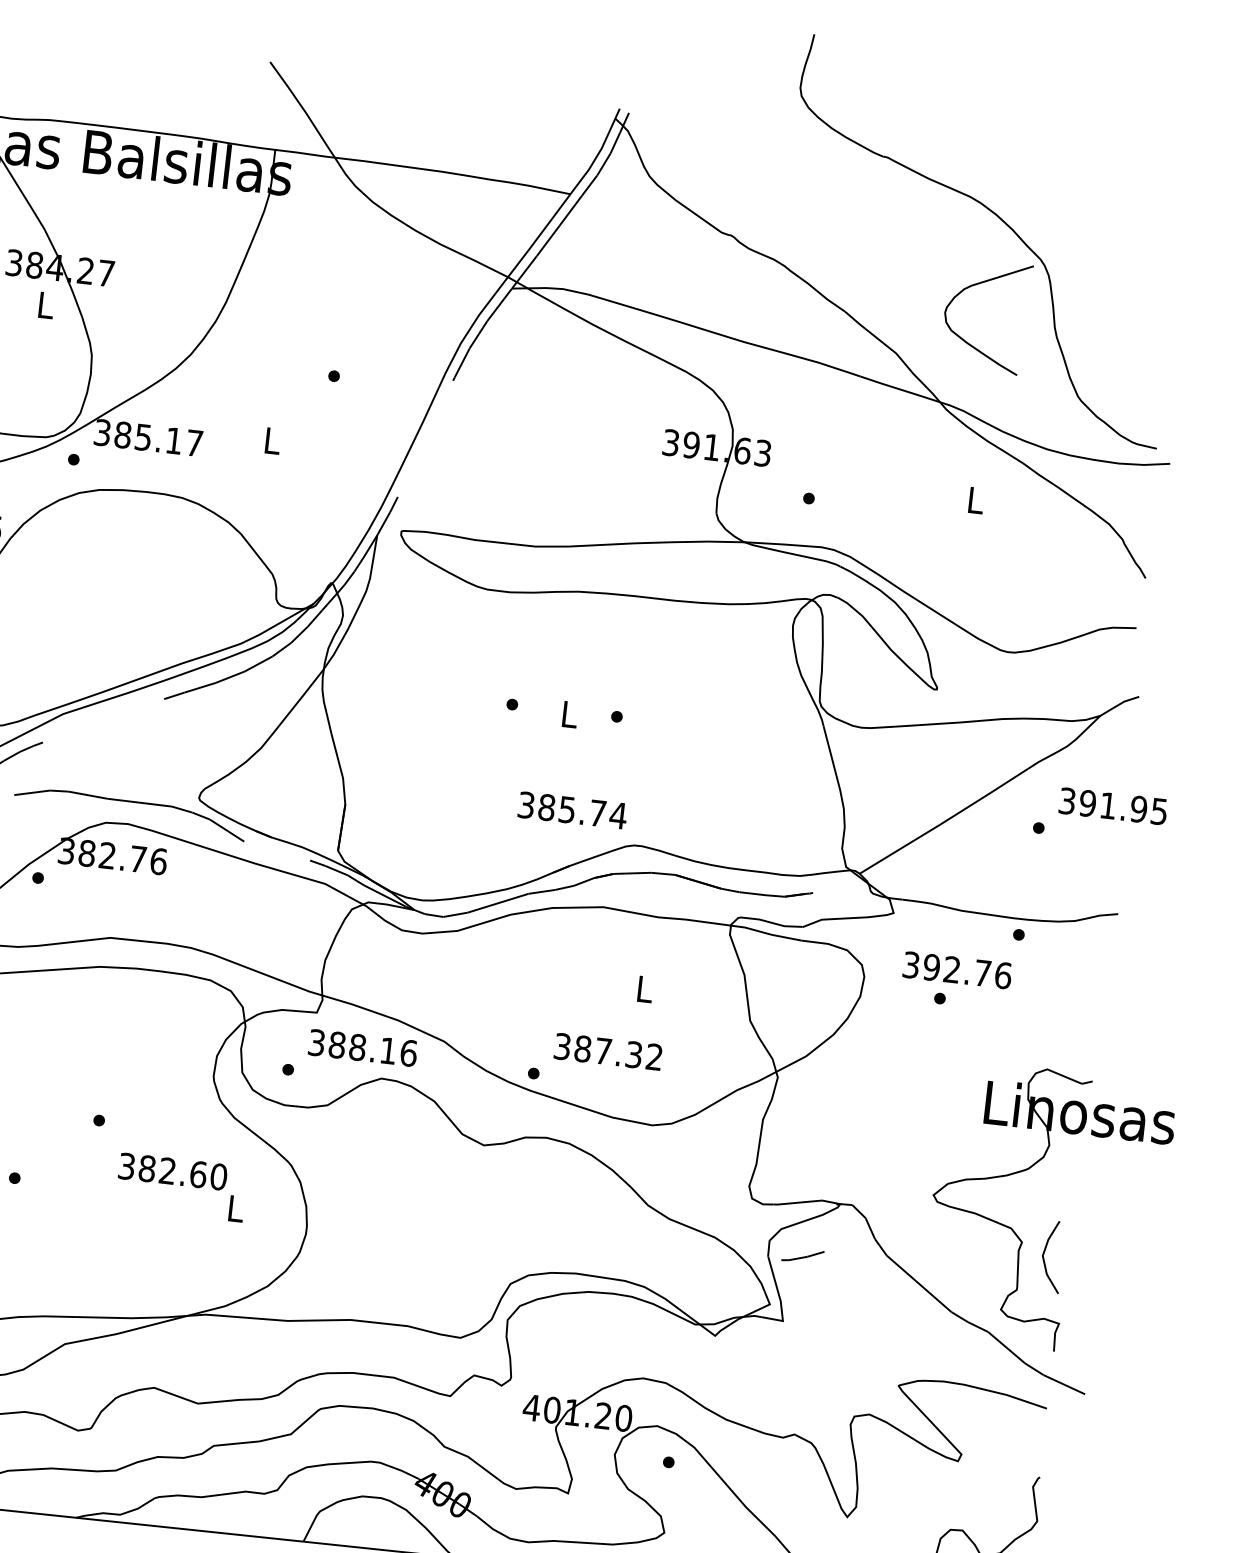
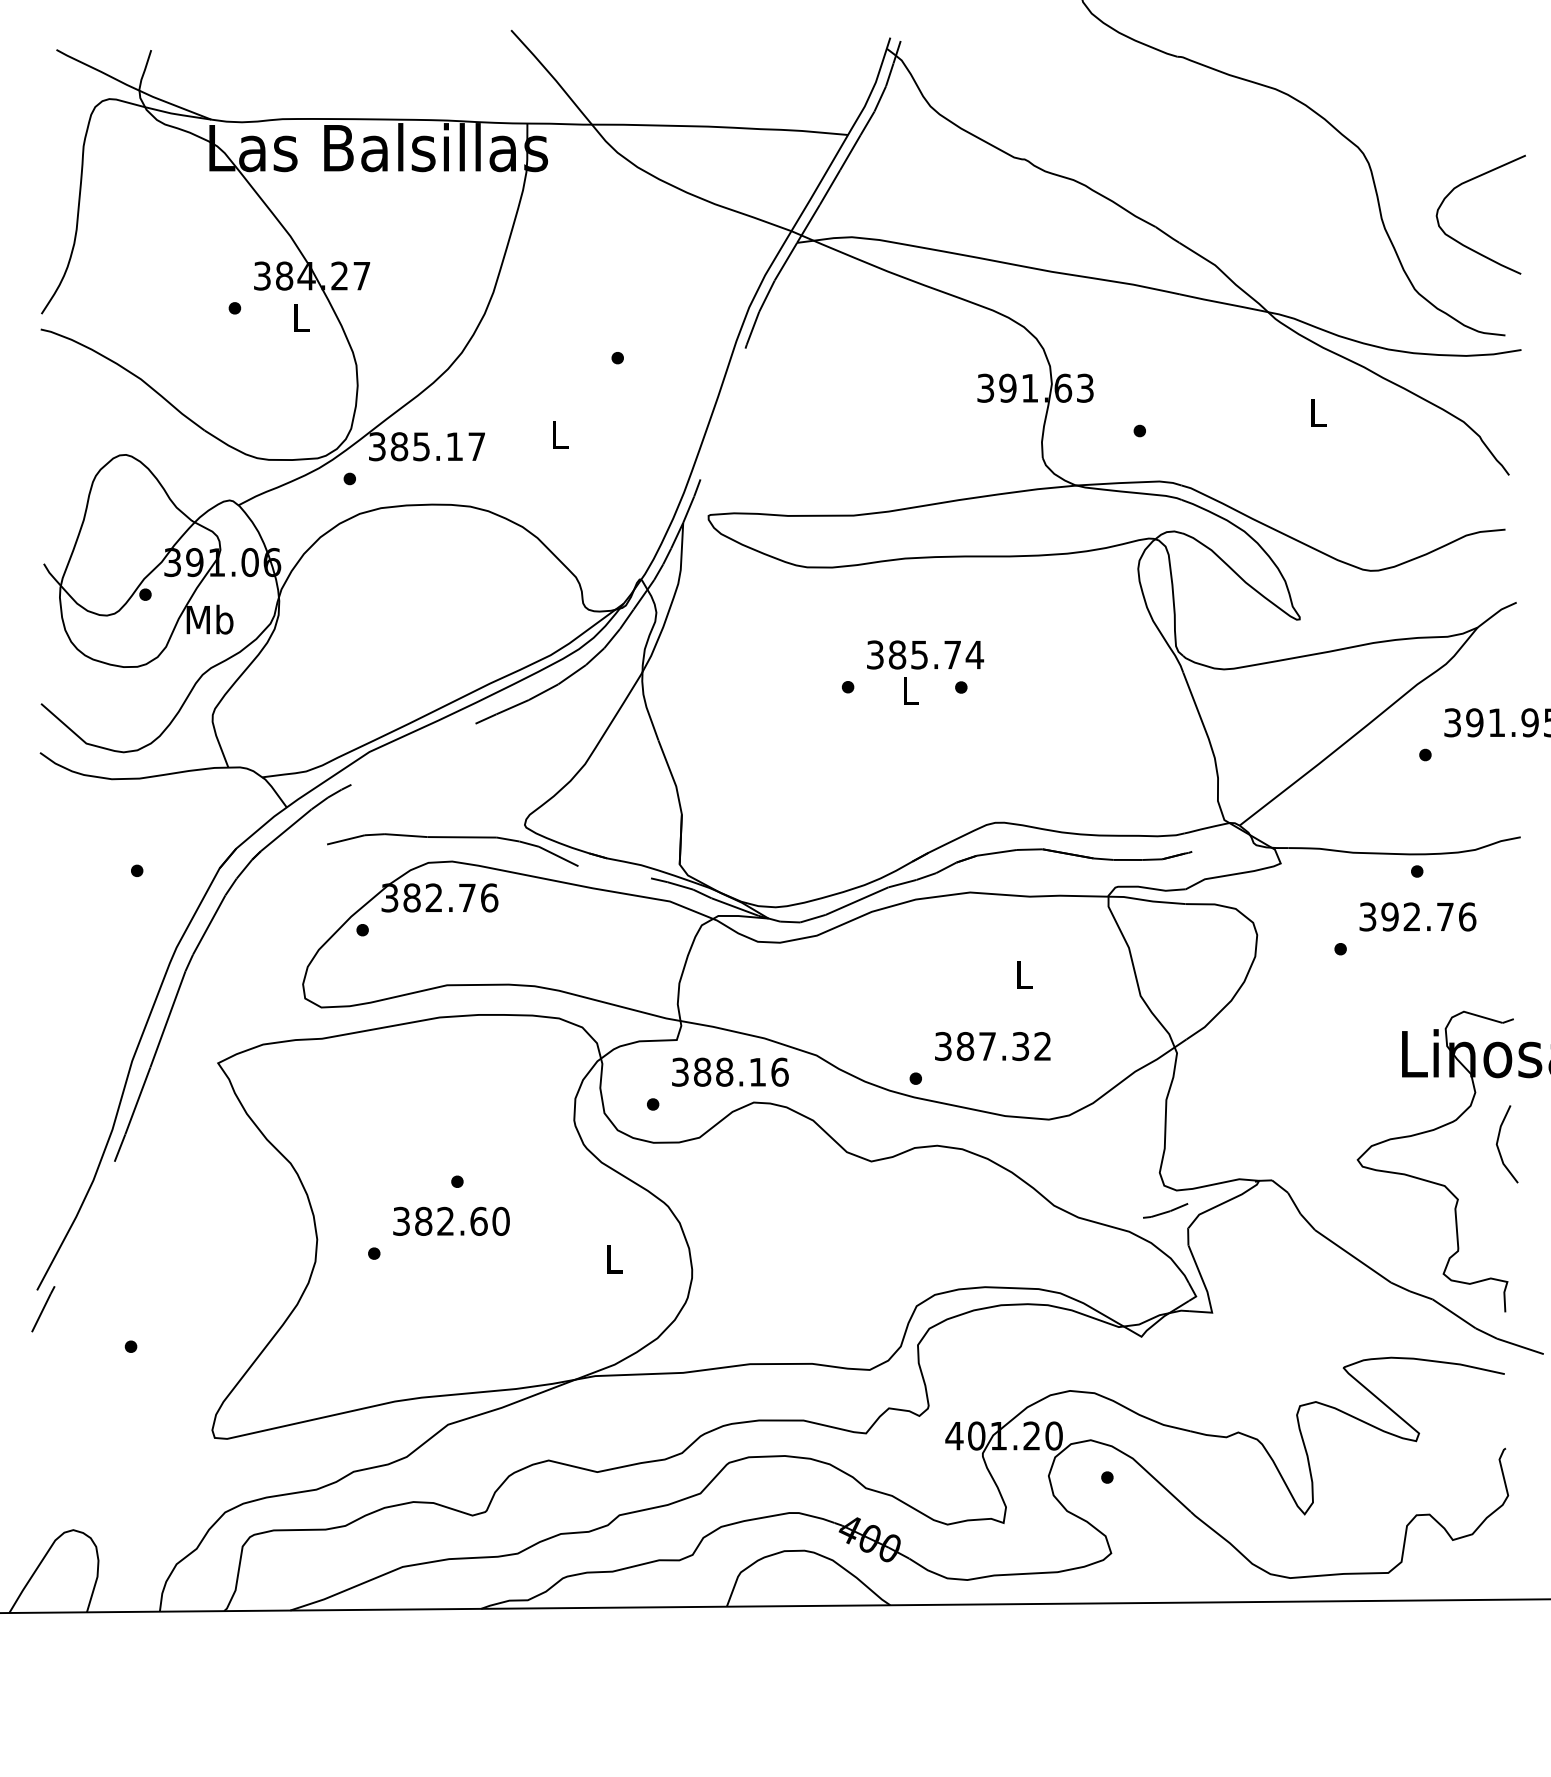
curve: (967, 342) -> (1464, 244), moved
text: (572, 810) -> (925, 654), moved
text: (957, 969) -> (1417, 916), moved
text: (173, 1170) -> (451, 1220), moved
line: (802, 1256) -> (1165, 1211), moved
line: (1044, 1257) -> (1498, 1145), moved

